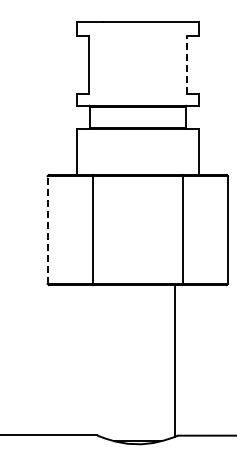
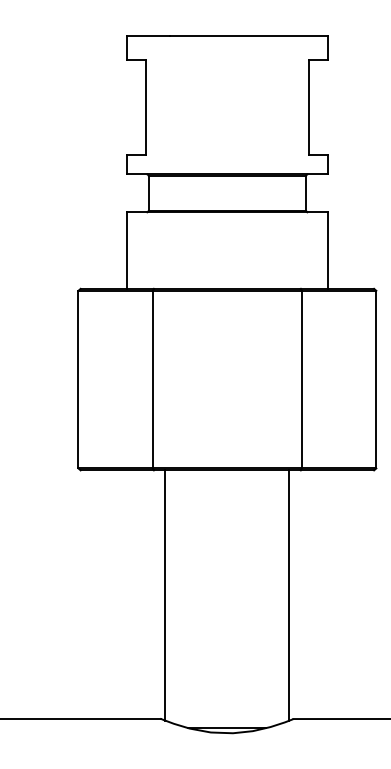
line: (187, 65) -> (309, 108), dashed -> solid
line: (47, 230) -> (78, 380), dashed -> solid
line: (100, 360) -> (165, 594), added

